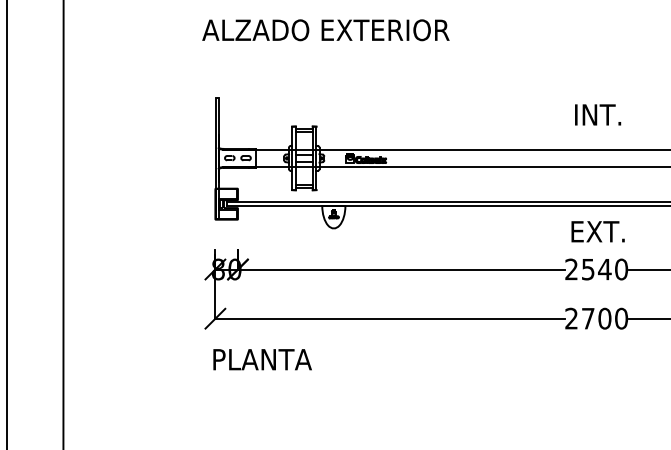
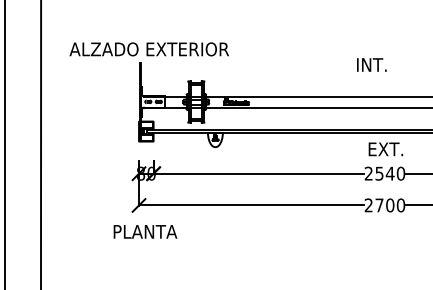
text: (324, 30) -> (148, 49), moved
text: (597, 114) -> (371, 64), moved
text: (262, 359) -> (145, 231), moved

